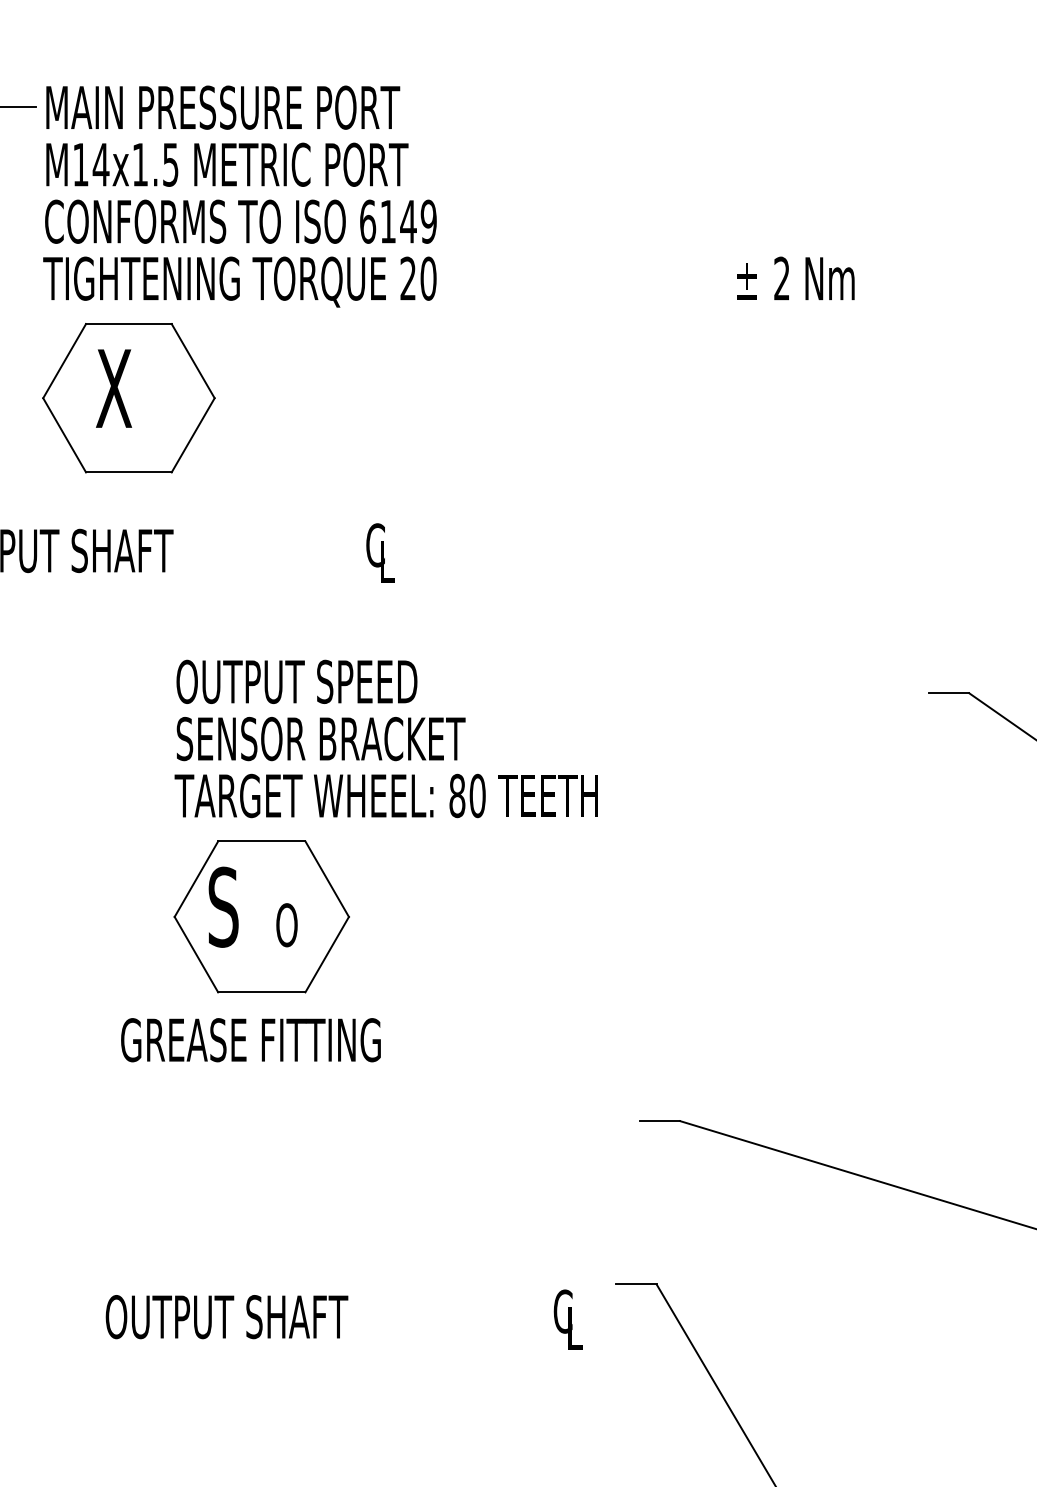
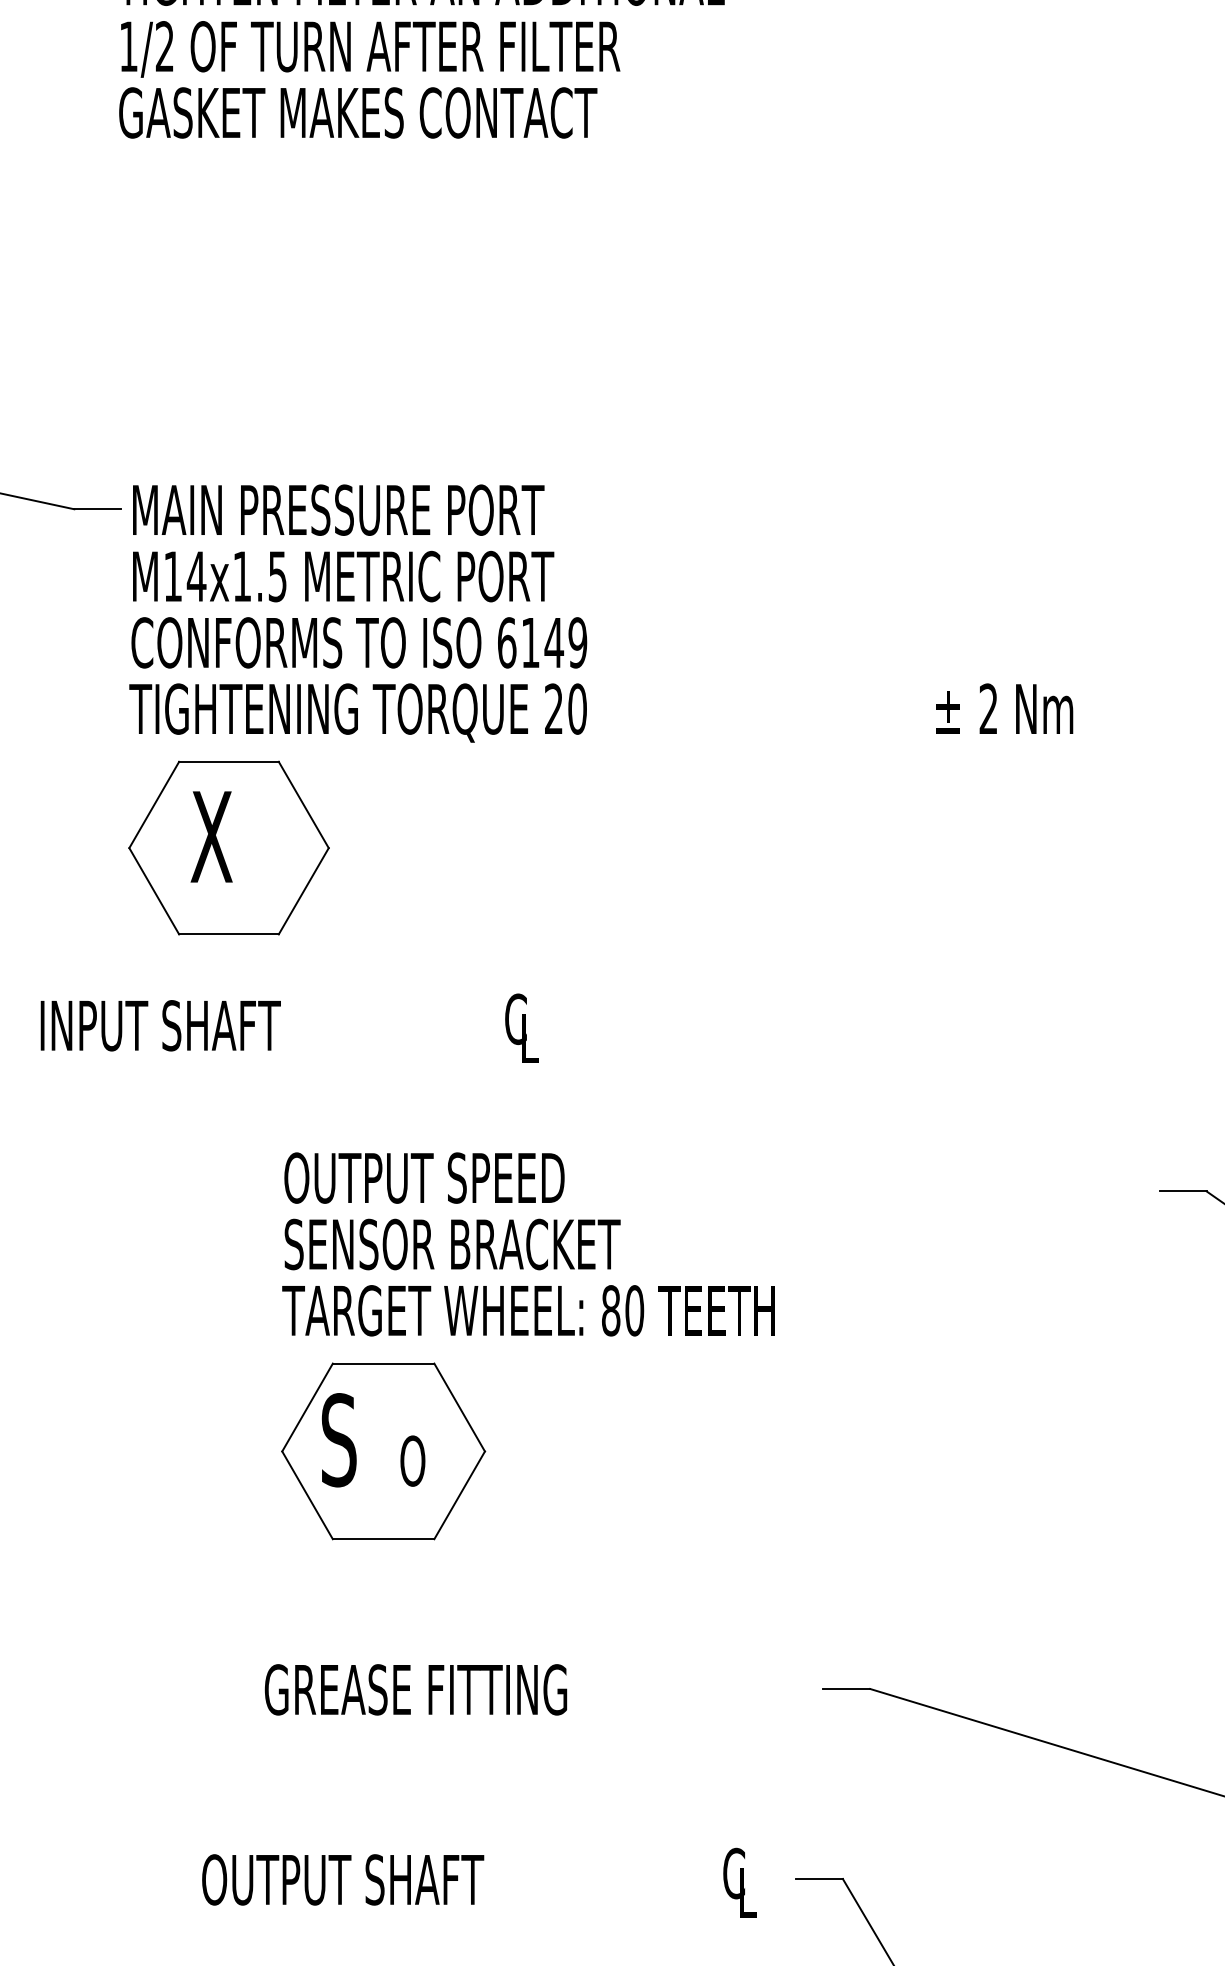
text: (250, 1039) -> (415, 1689), moved
text: (344, 1319) -> (479, 1882), moved

